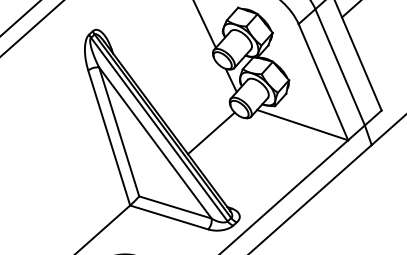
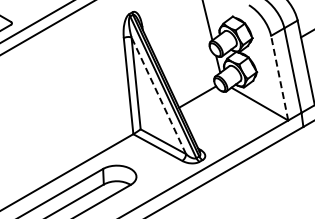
line: (322, 81) -> (279, 77), solid -> dashed
line: (154, 142) -> (158, 95), solid -> dashed

